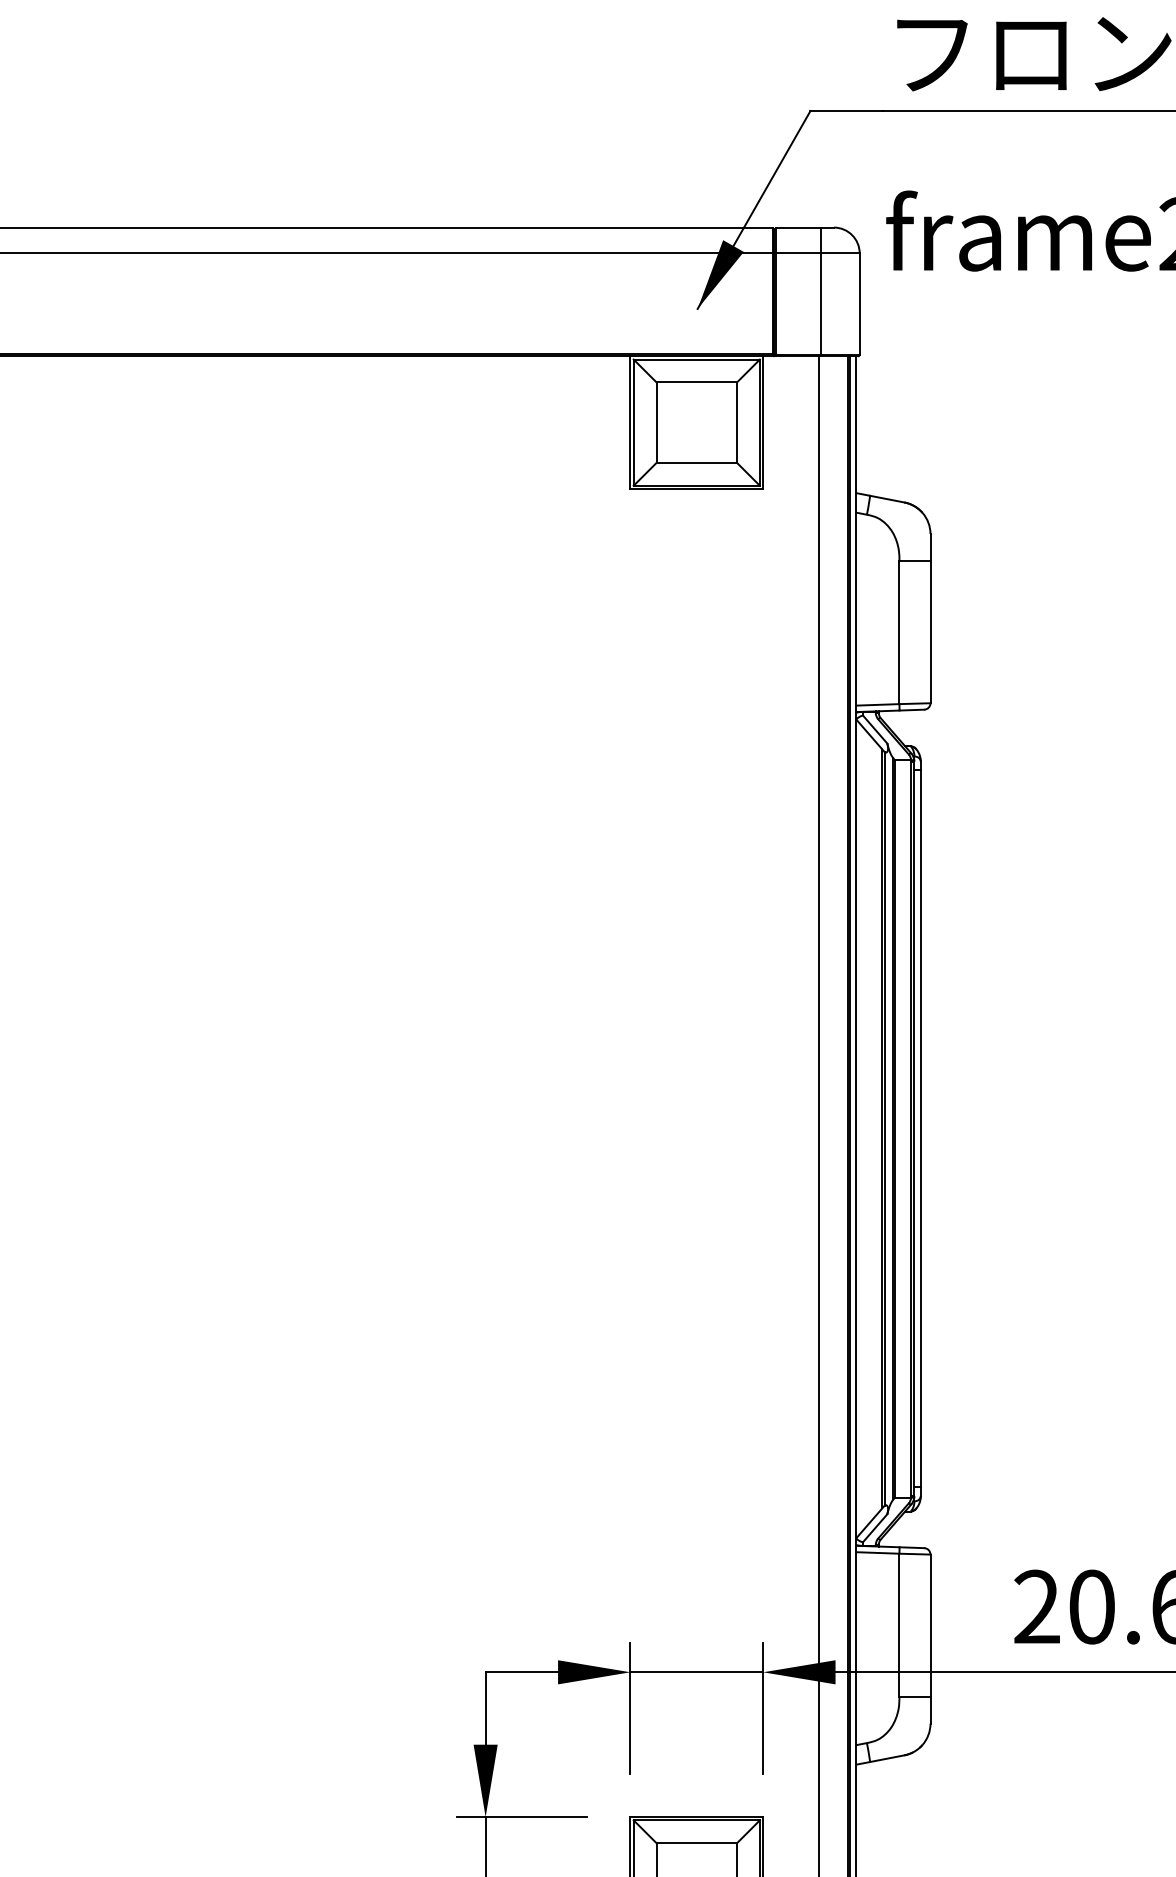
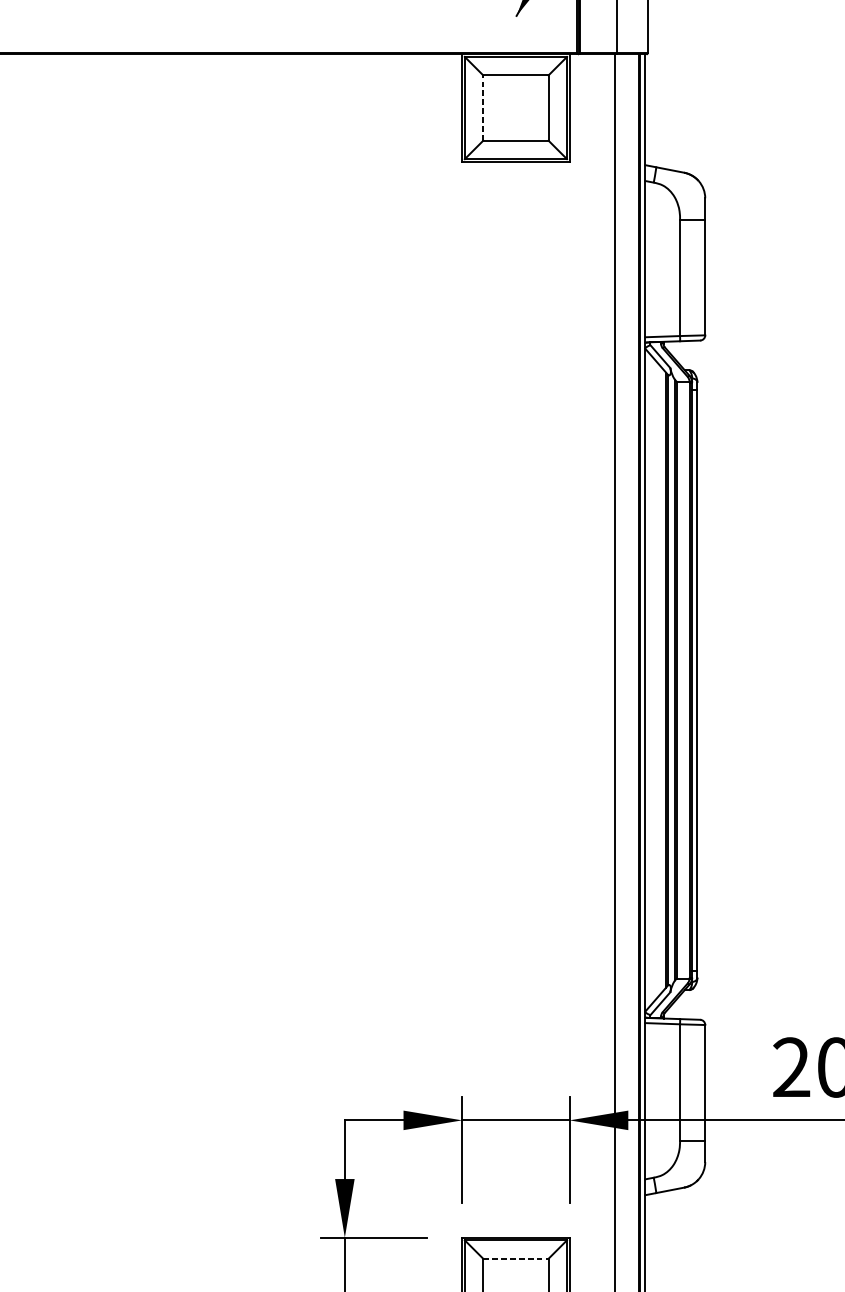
line: (656, 422) -> (483, 107), solid -> dashed
line: (697, 1843) -> (516, 1259), solid -> dashed

